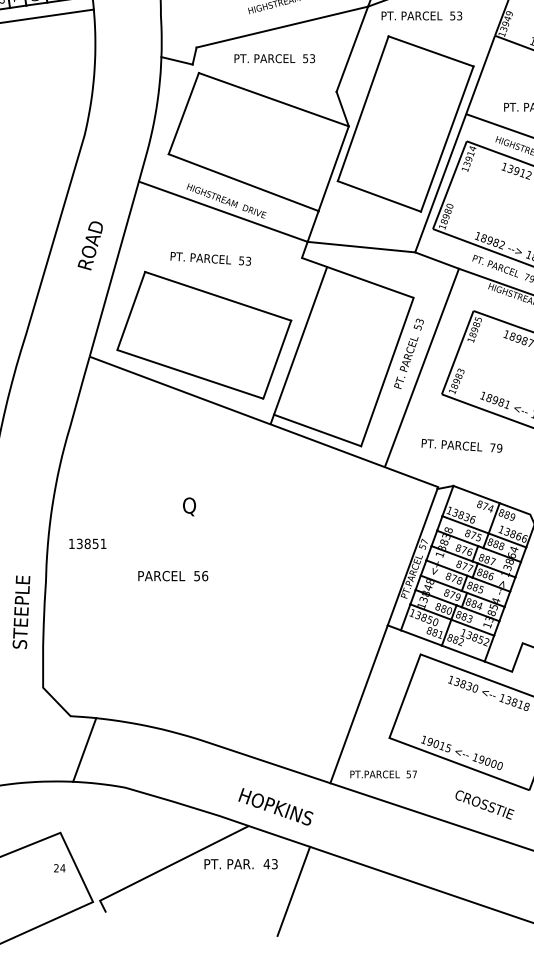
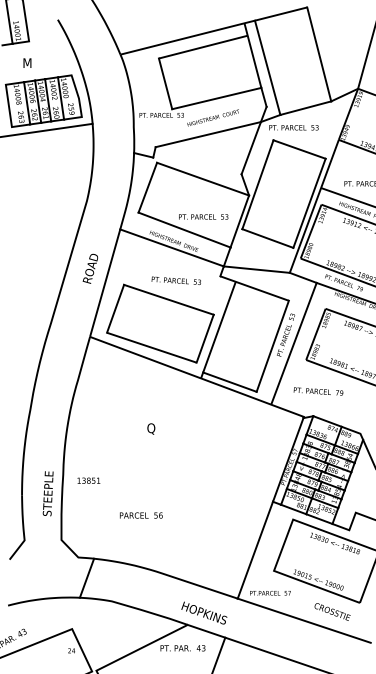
text: (274, 57) -> (203, 216), moved
text: (209, 258) -> (175, 280), moved
text: (87, 543) -> (88, 480), moved
text: (173, 576) -> (141, 515), moved

